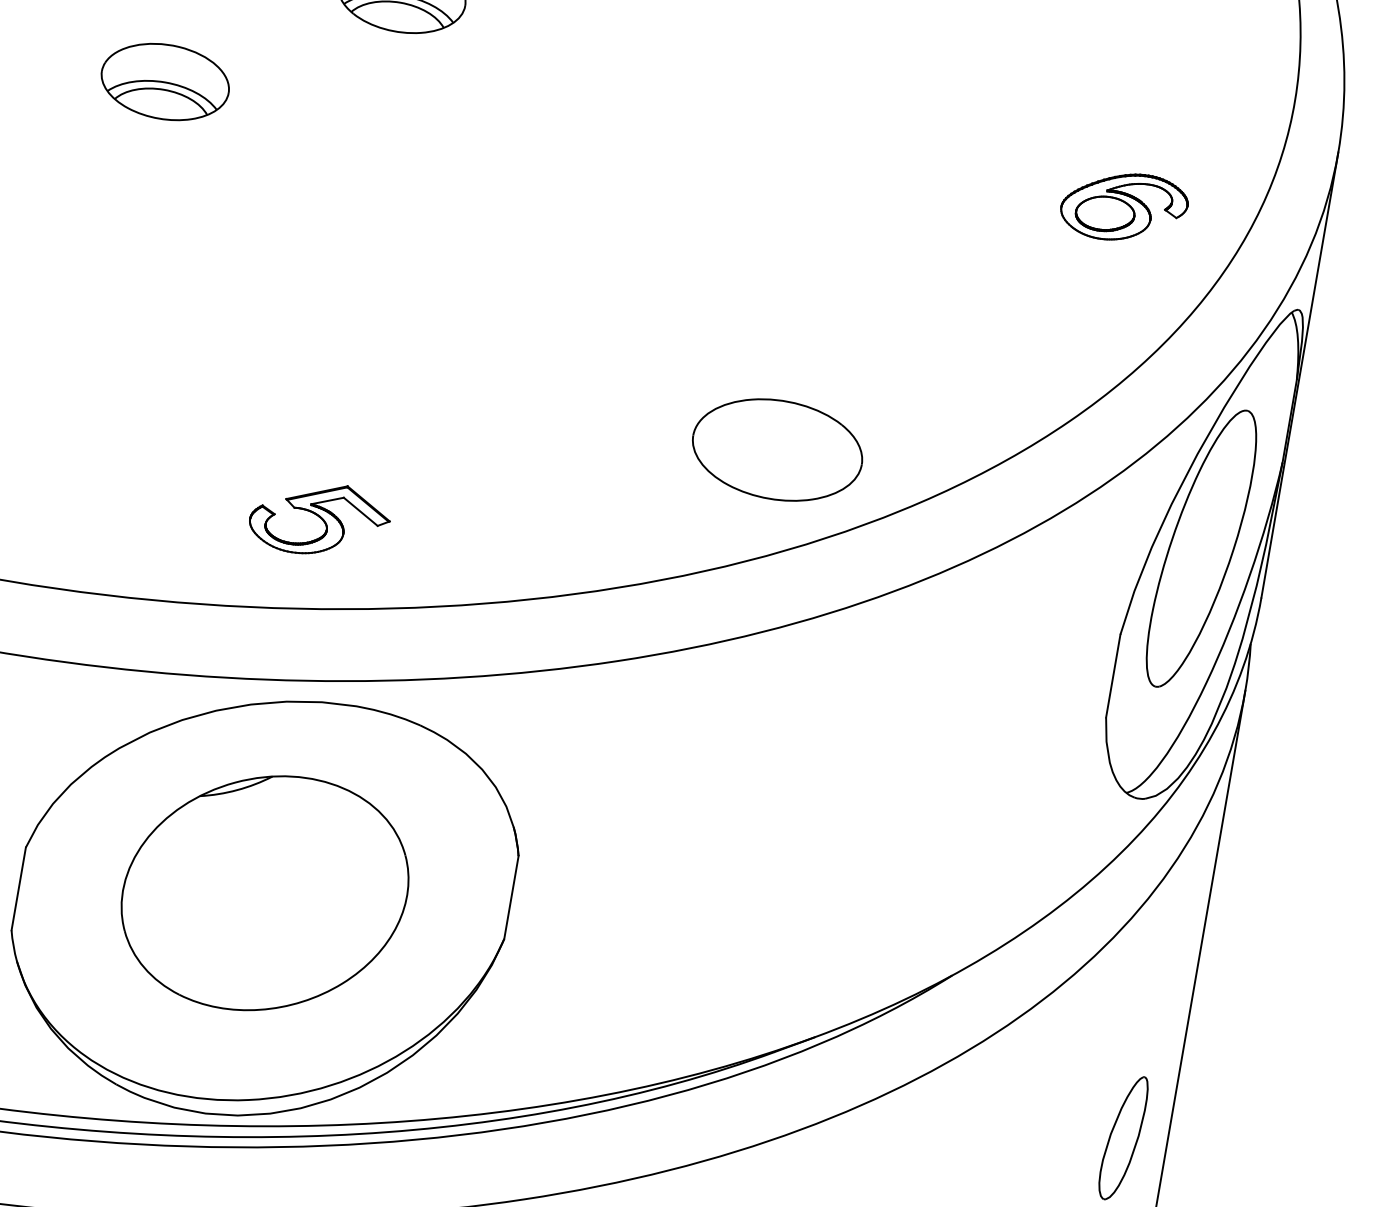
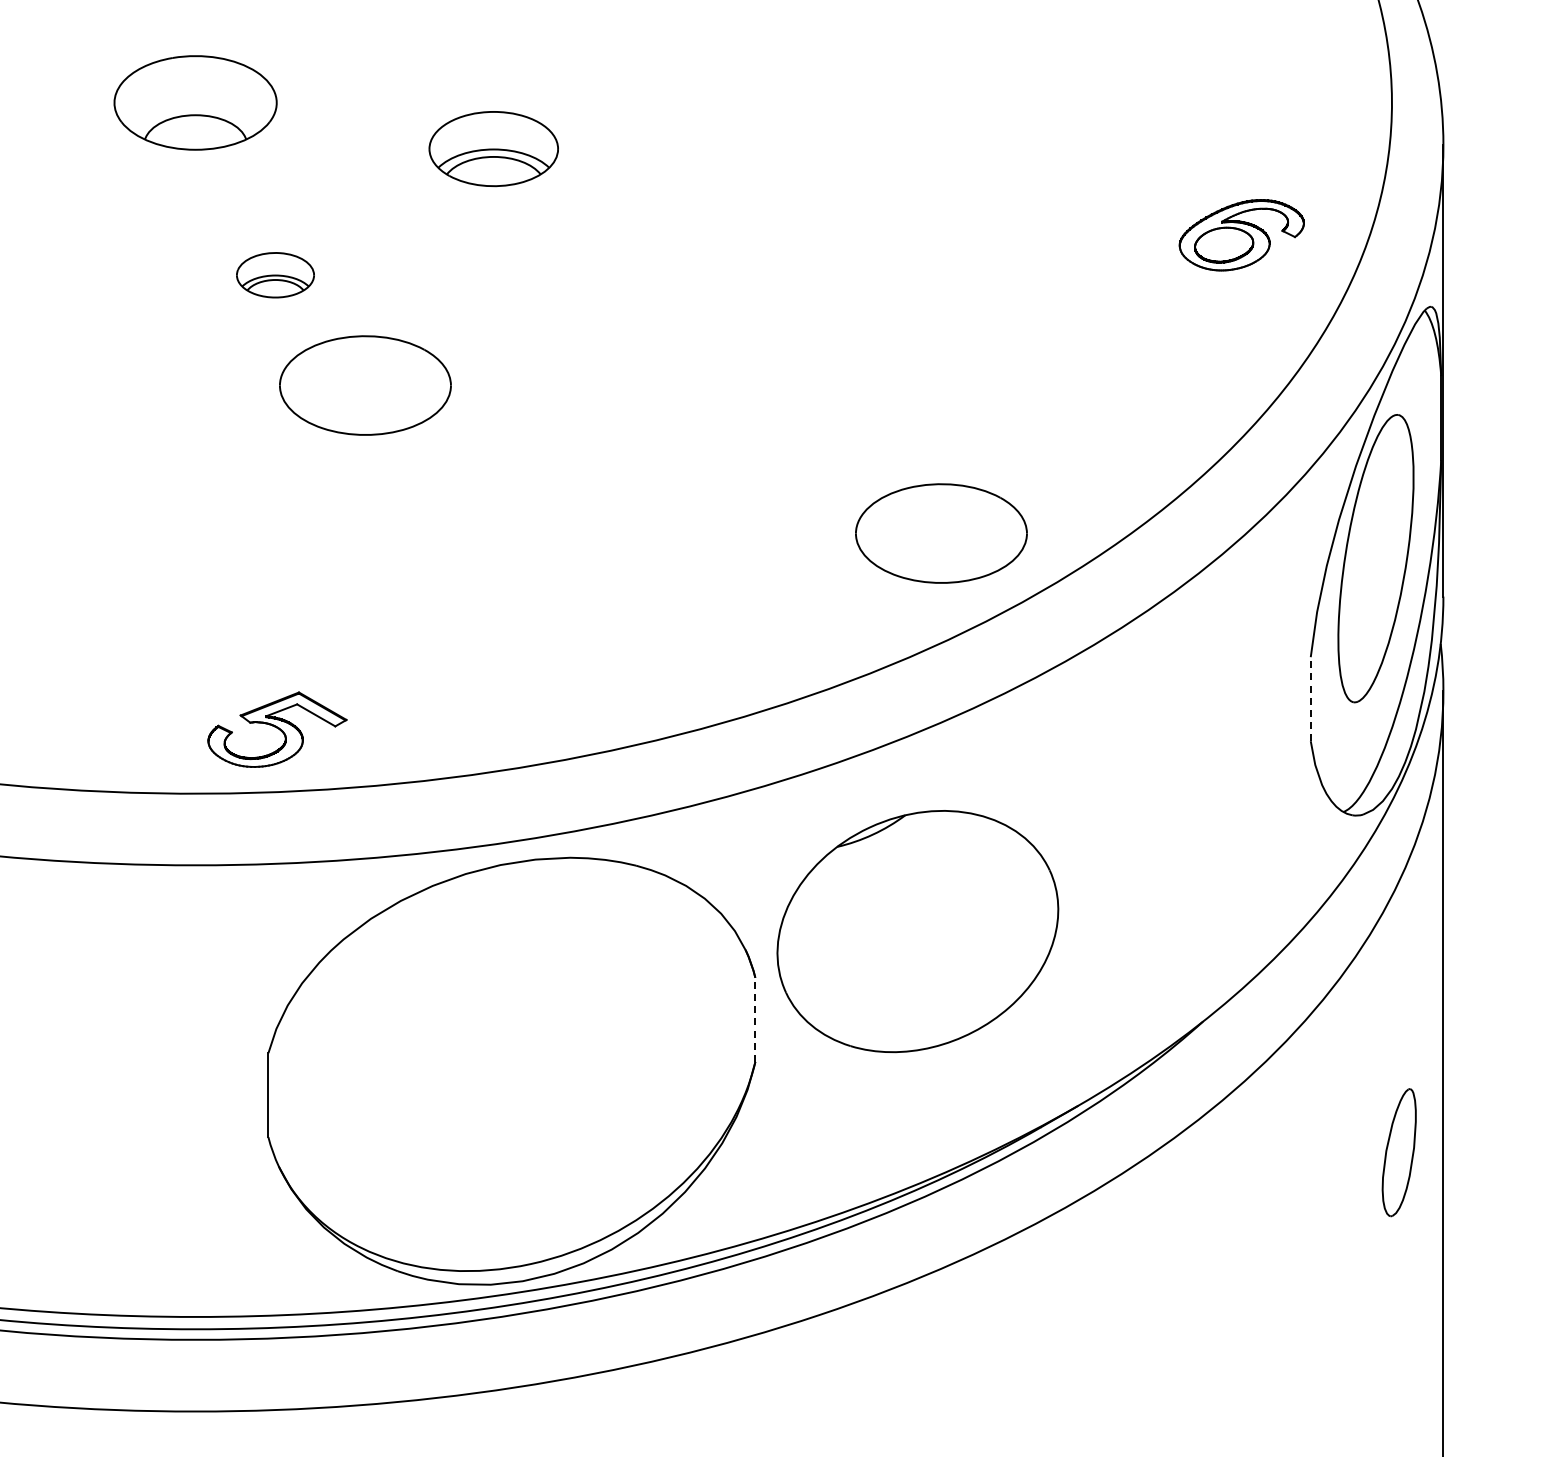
part: (165, 82) -> (275, 275), size x0.6
part: (235, 206) -> (365, 385), added
part: (320, 519) -> (277, 729), moved
line: (1113, 675) -> (1310, 698), solid -> dashed
part: (264, 893) -> (917, 931), moved
line: (511, 897) -> (755, 1019), solid -> dashed

